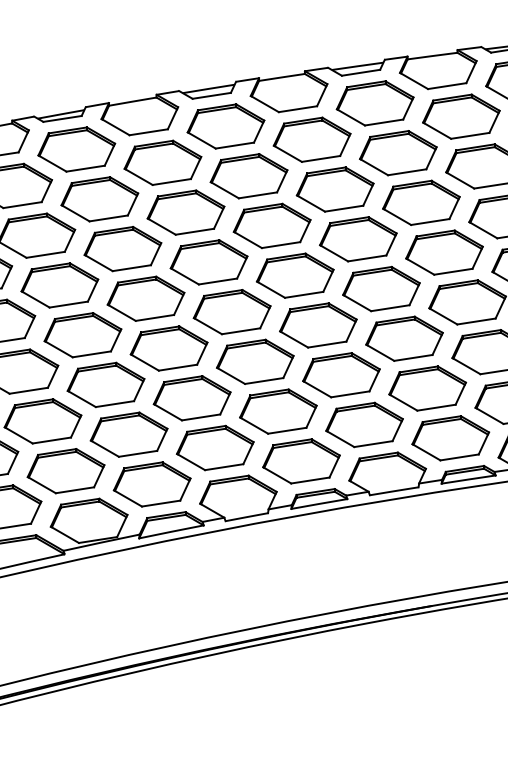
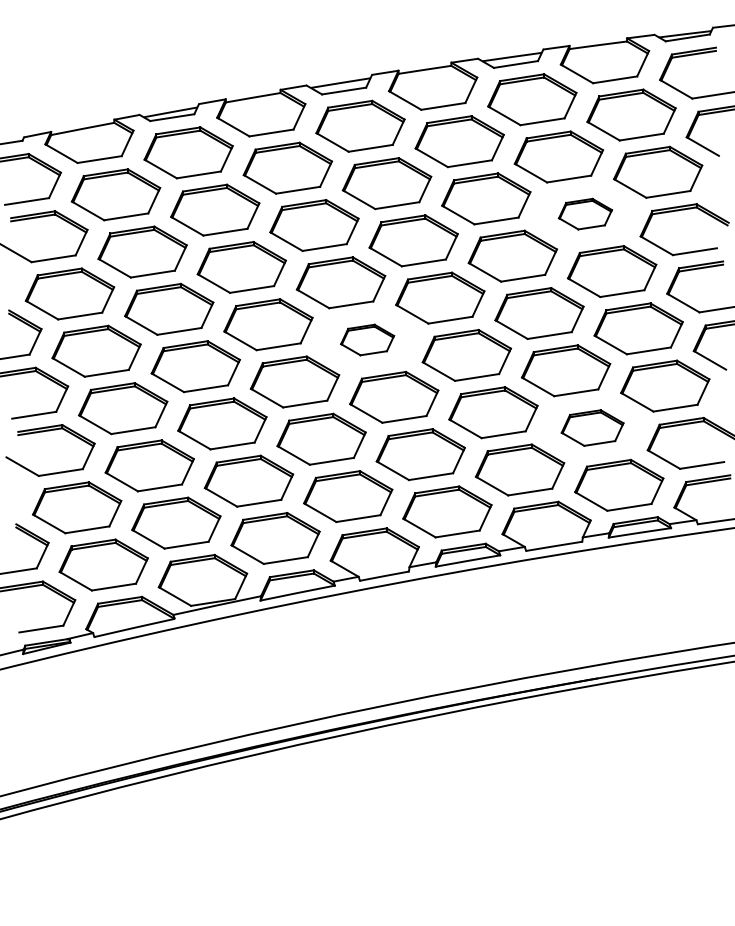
part: (421, 202) -> (585, 213), size x0.6
part: (232, 311) -> (367, 339), size x0.6
part: (427, 388) -> (592, 427), size x0.7

